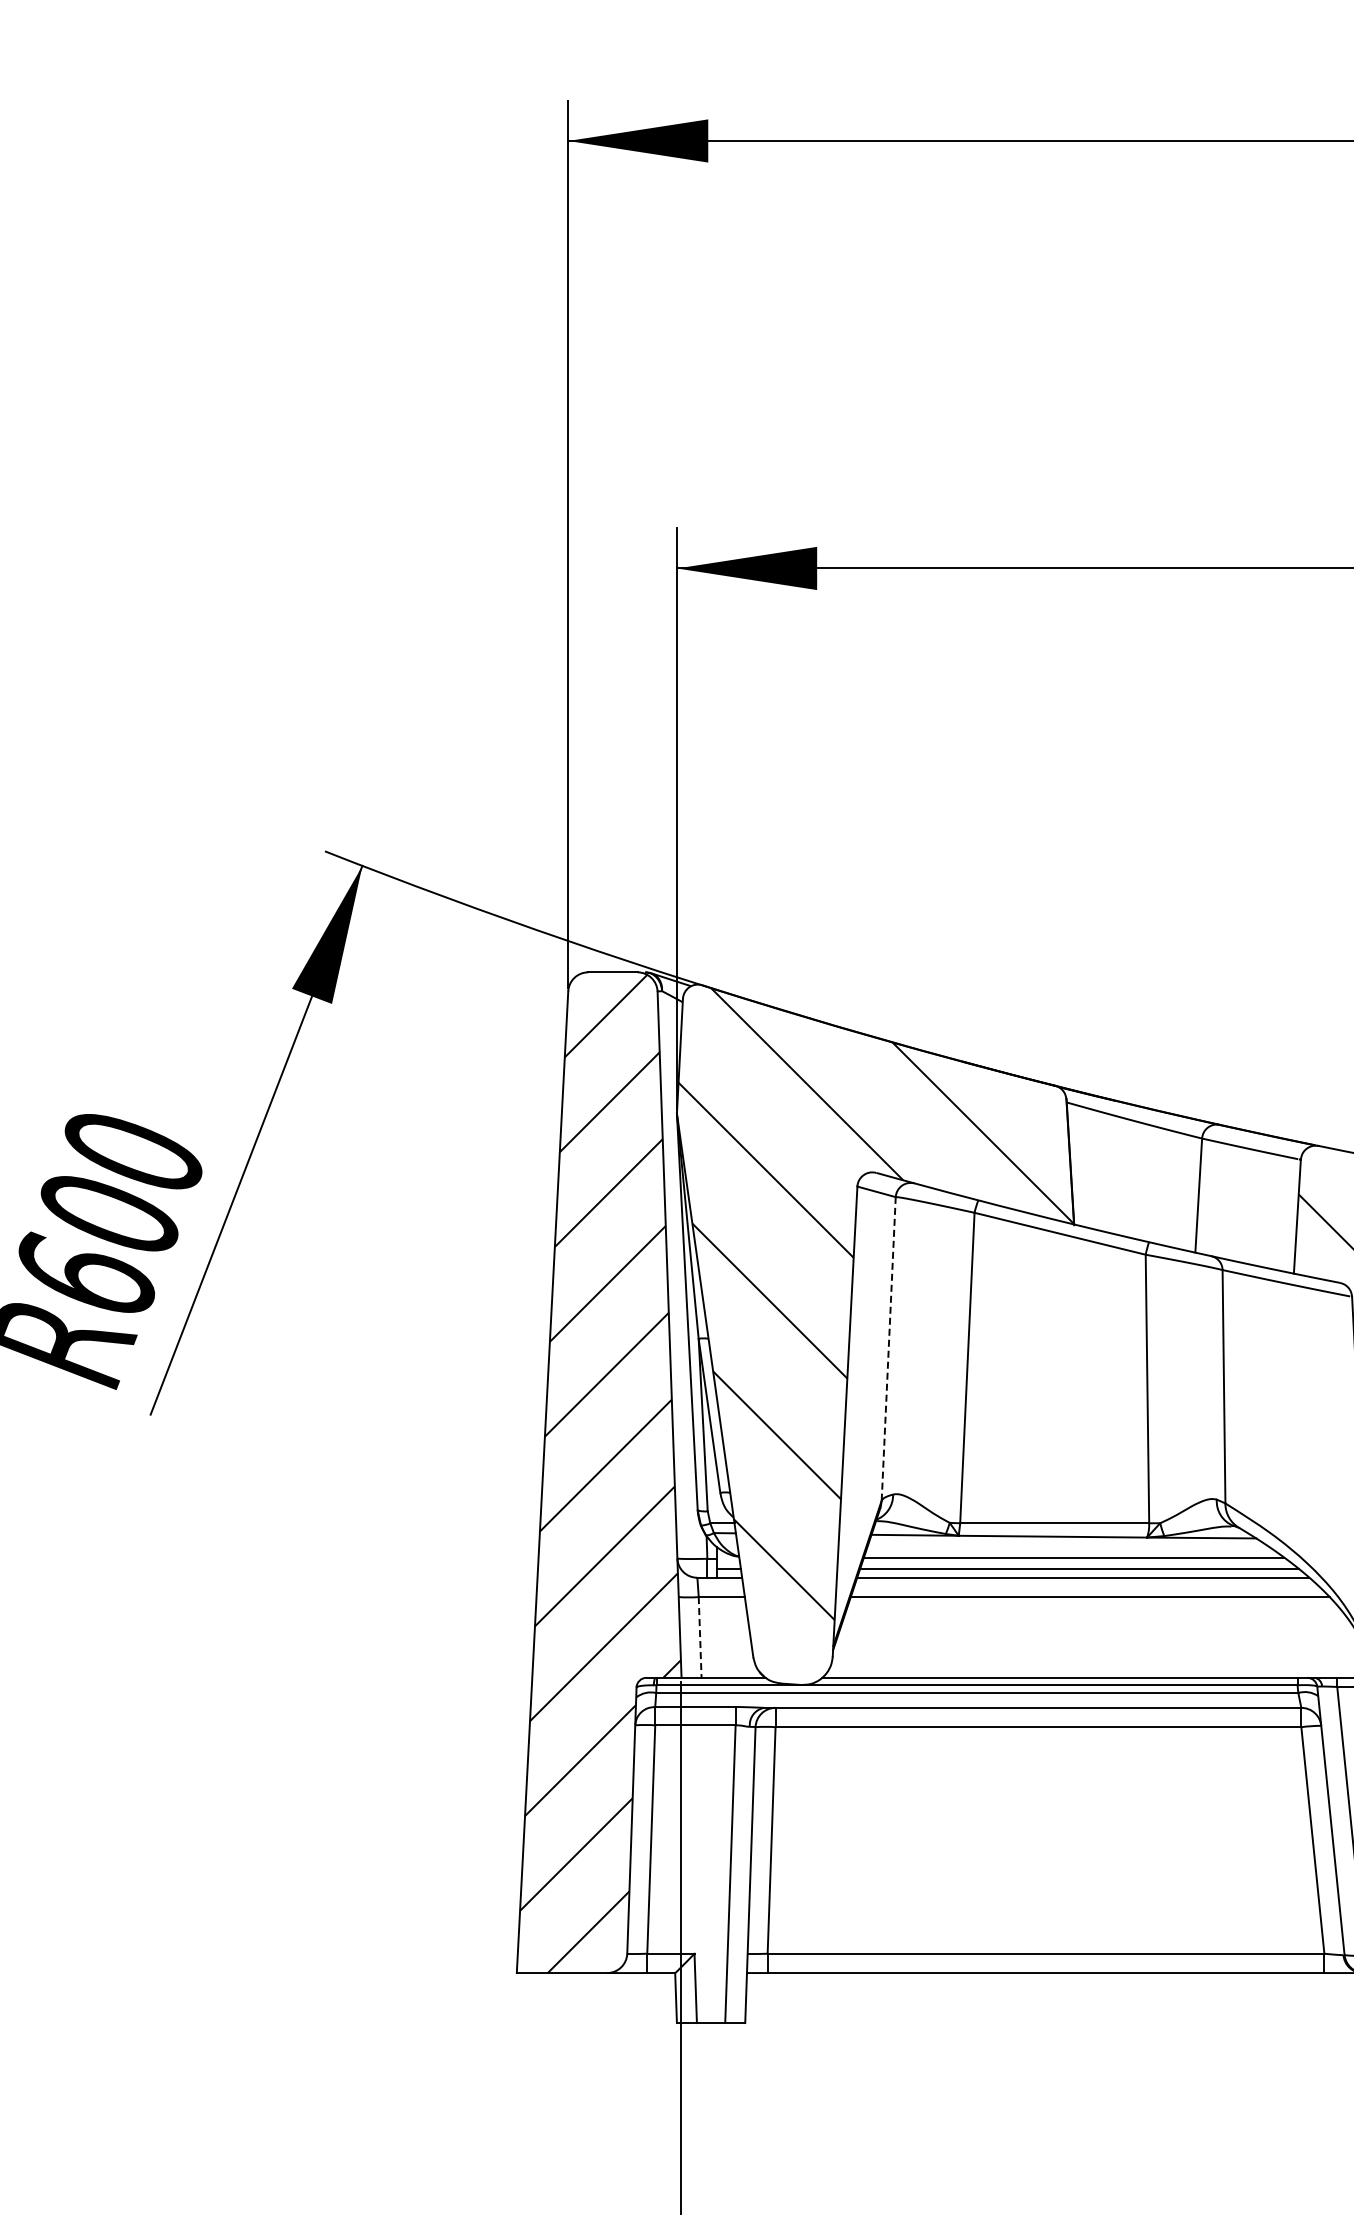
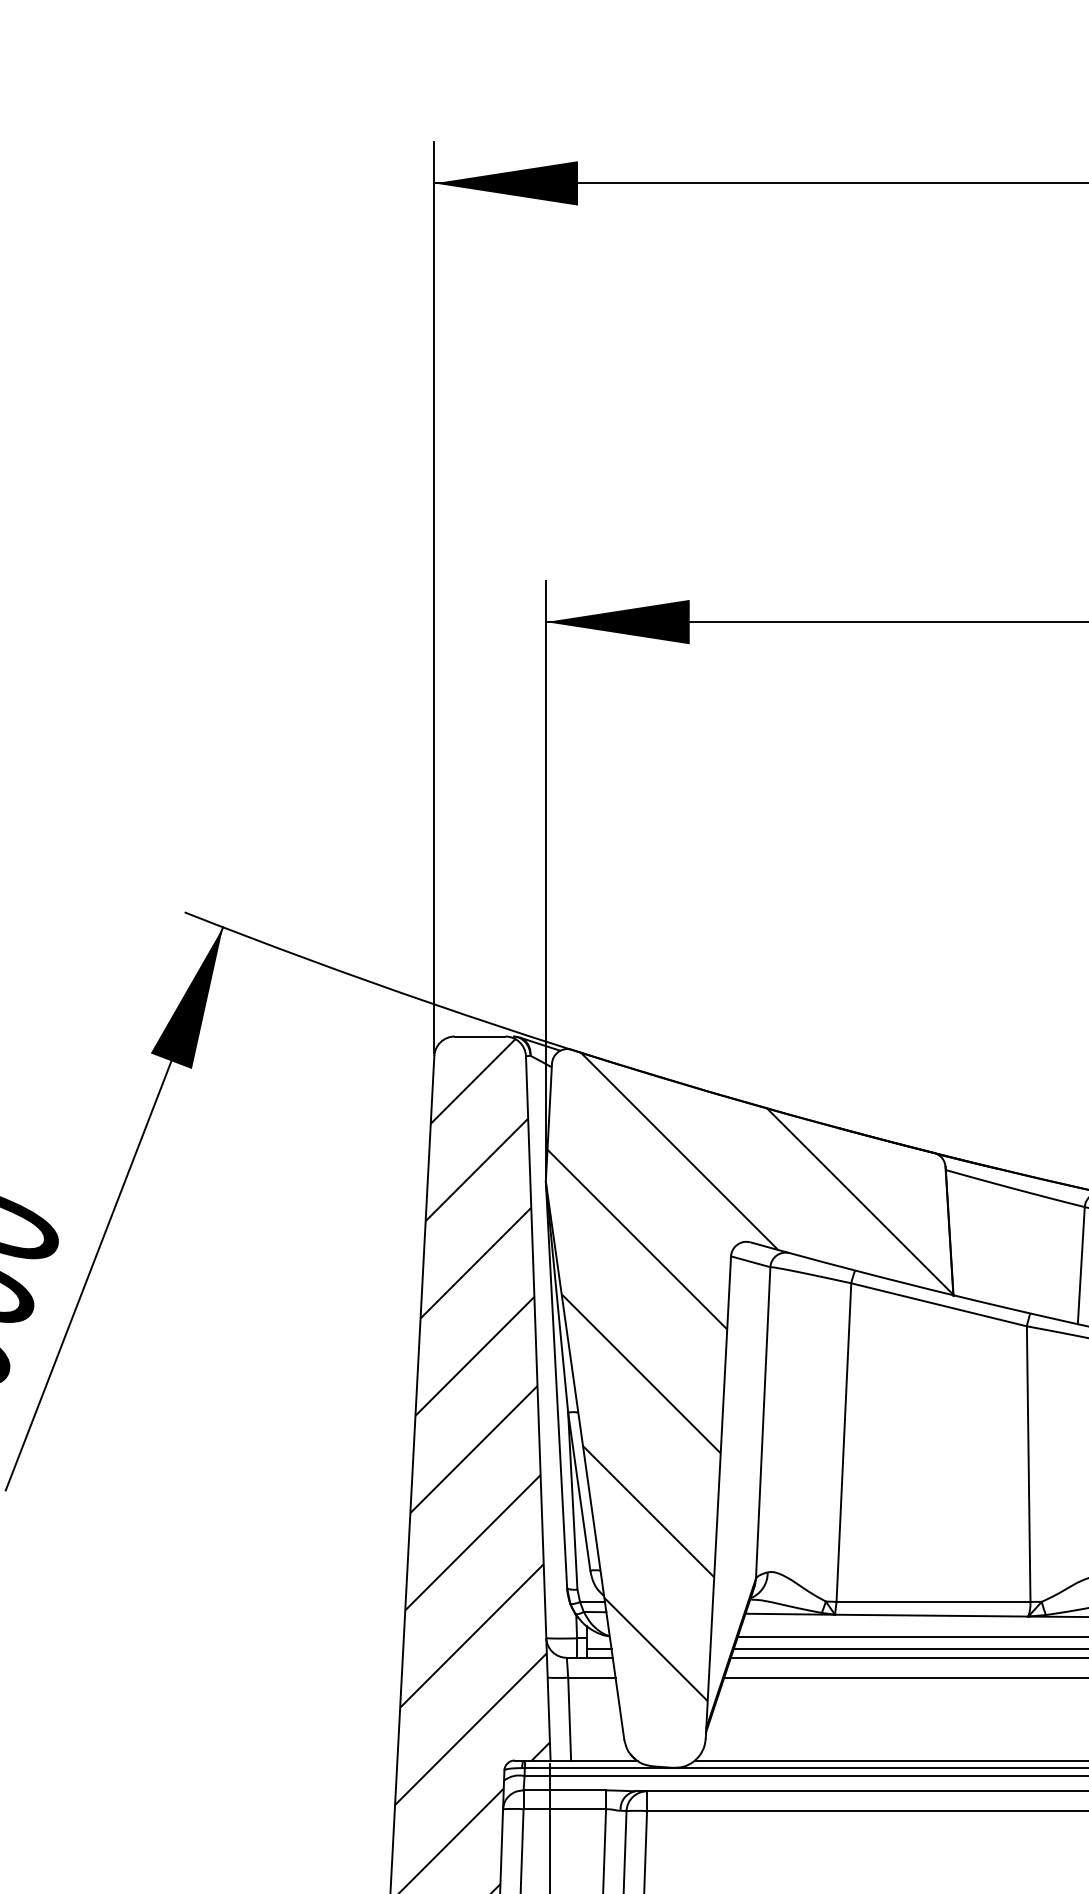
line: (888, 1348) -> (762, 1422), dashed -> solid
line: (700, 1637) -> (570, 1719), dashed -> solid

